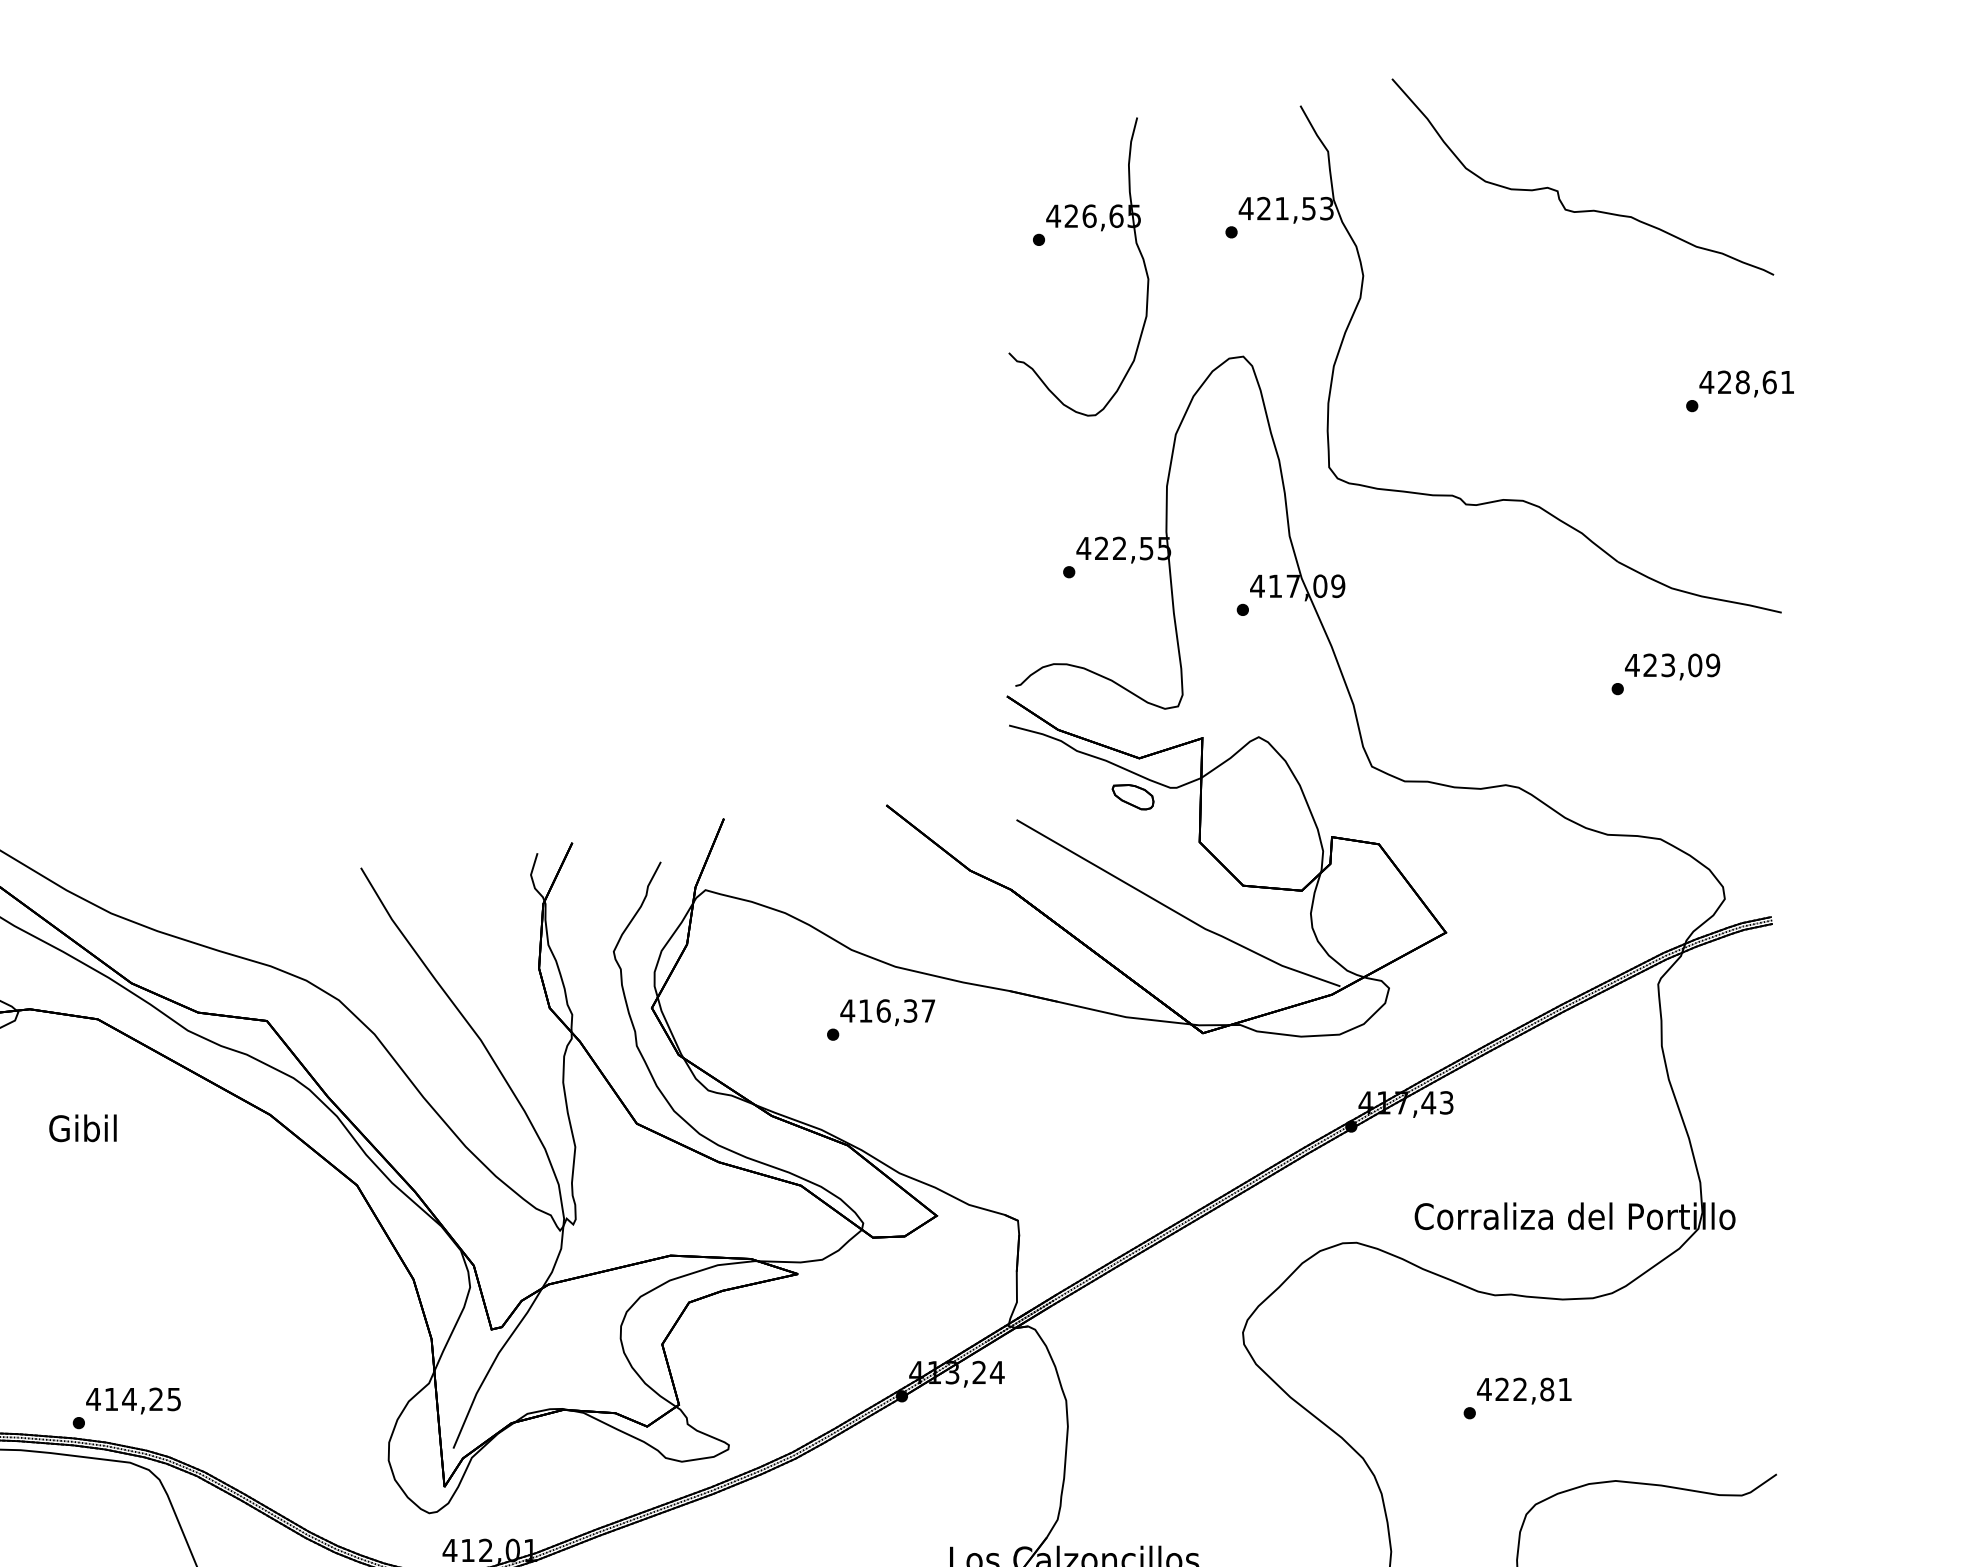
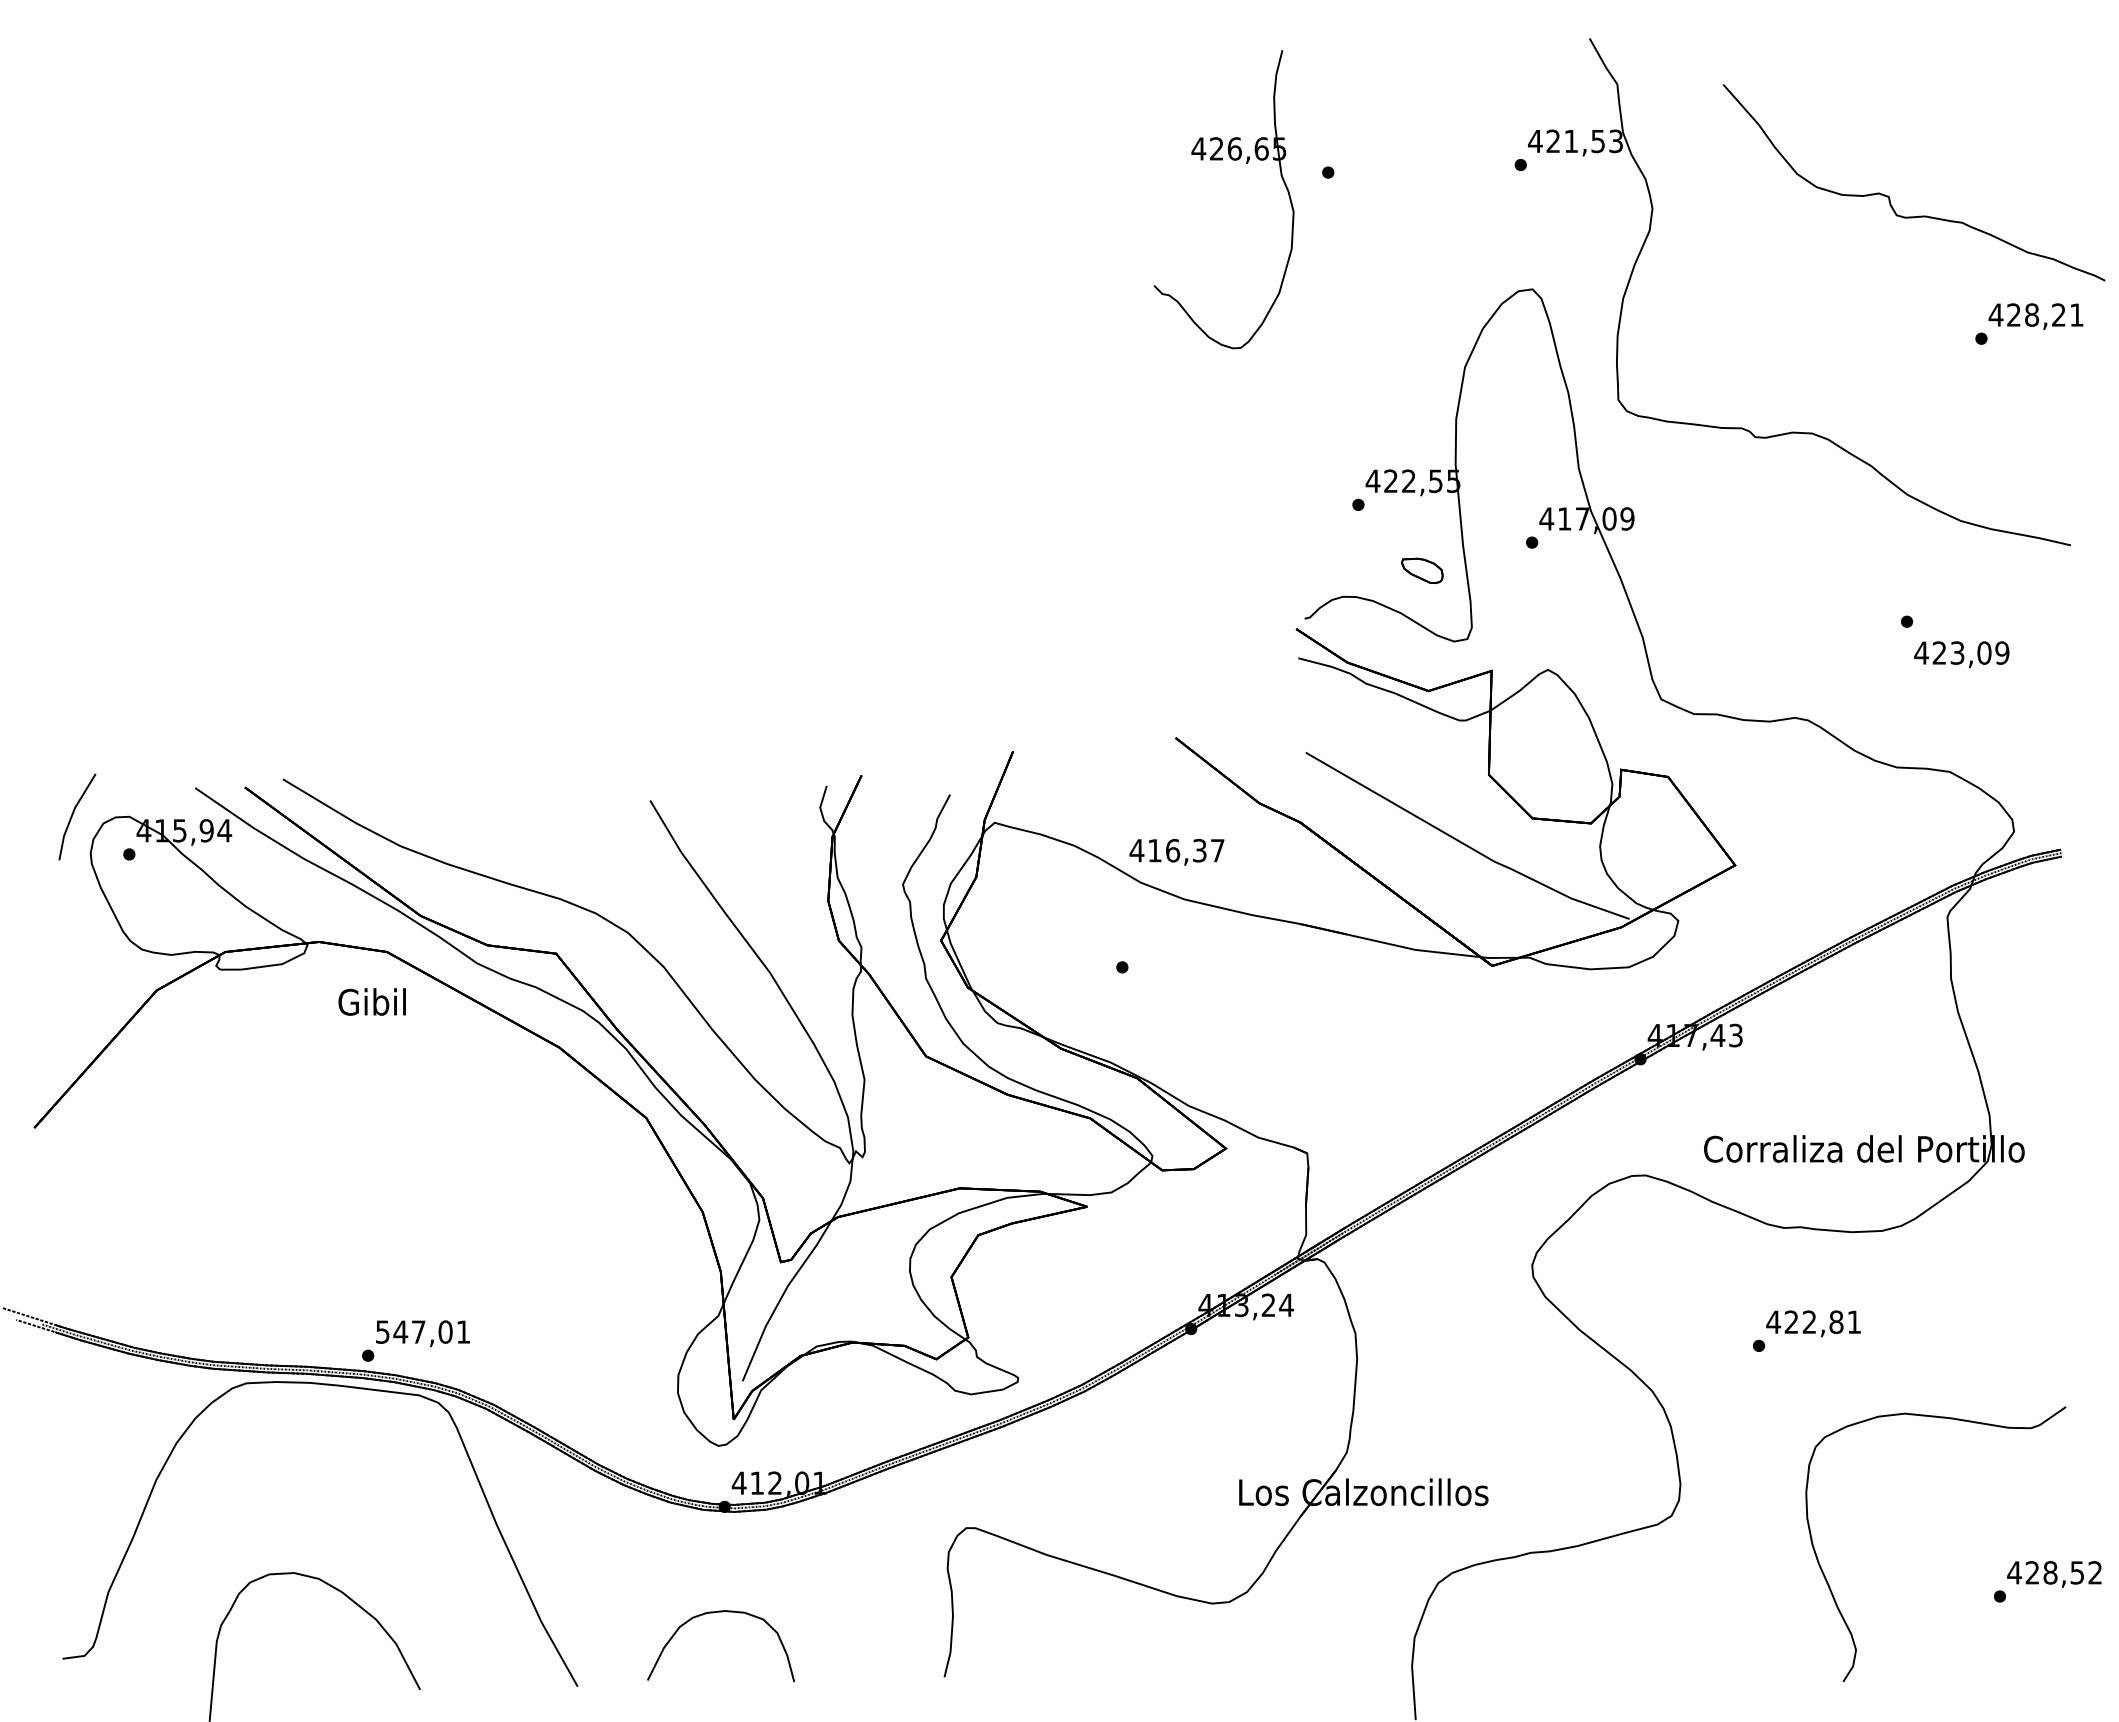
curve: (1558, 190) -> (1889, 196), moved
part: (1077, 227) -> (1222, 160), moved
text: (1770, 381) -> (2059, 314), 428,61 -> 428,21
text: (1672, 666) -> (1961, 654), moved
part: (1133, 796) -> (1422, 570), moved
text: (887, 1012) -> (1176, 852), moved
text: (82, 1127) -> (371, 1001), moved
text: (133, 1398) -> (422, 1331), 414,25 -> 547,01

